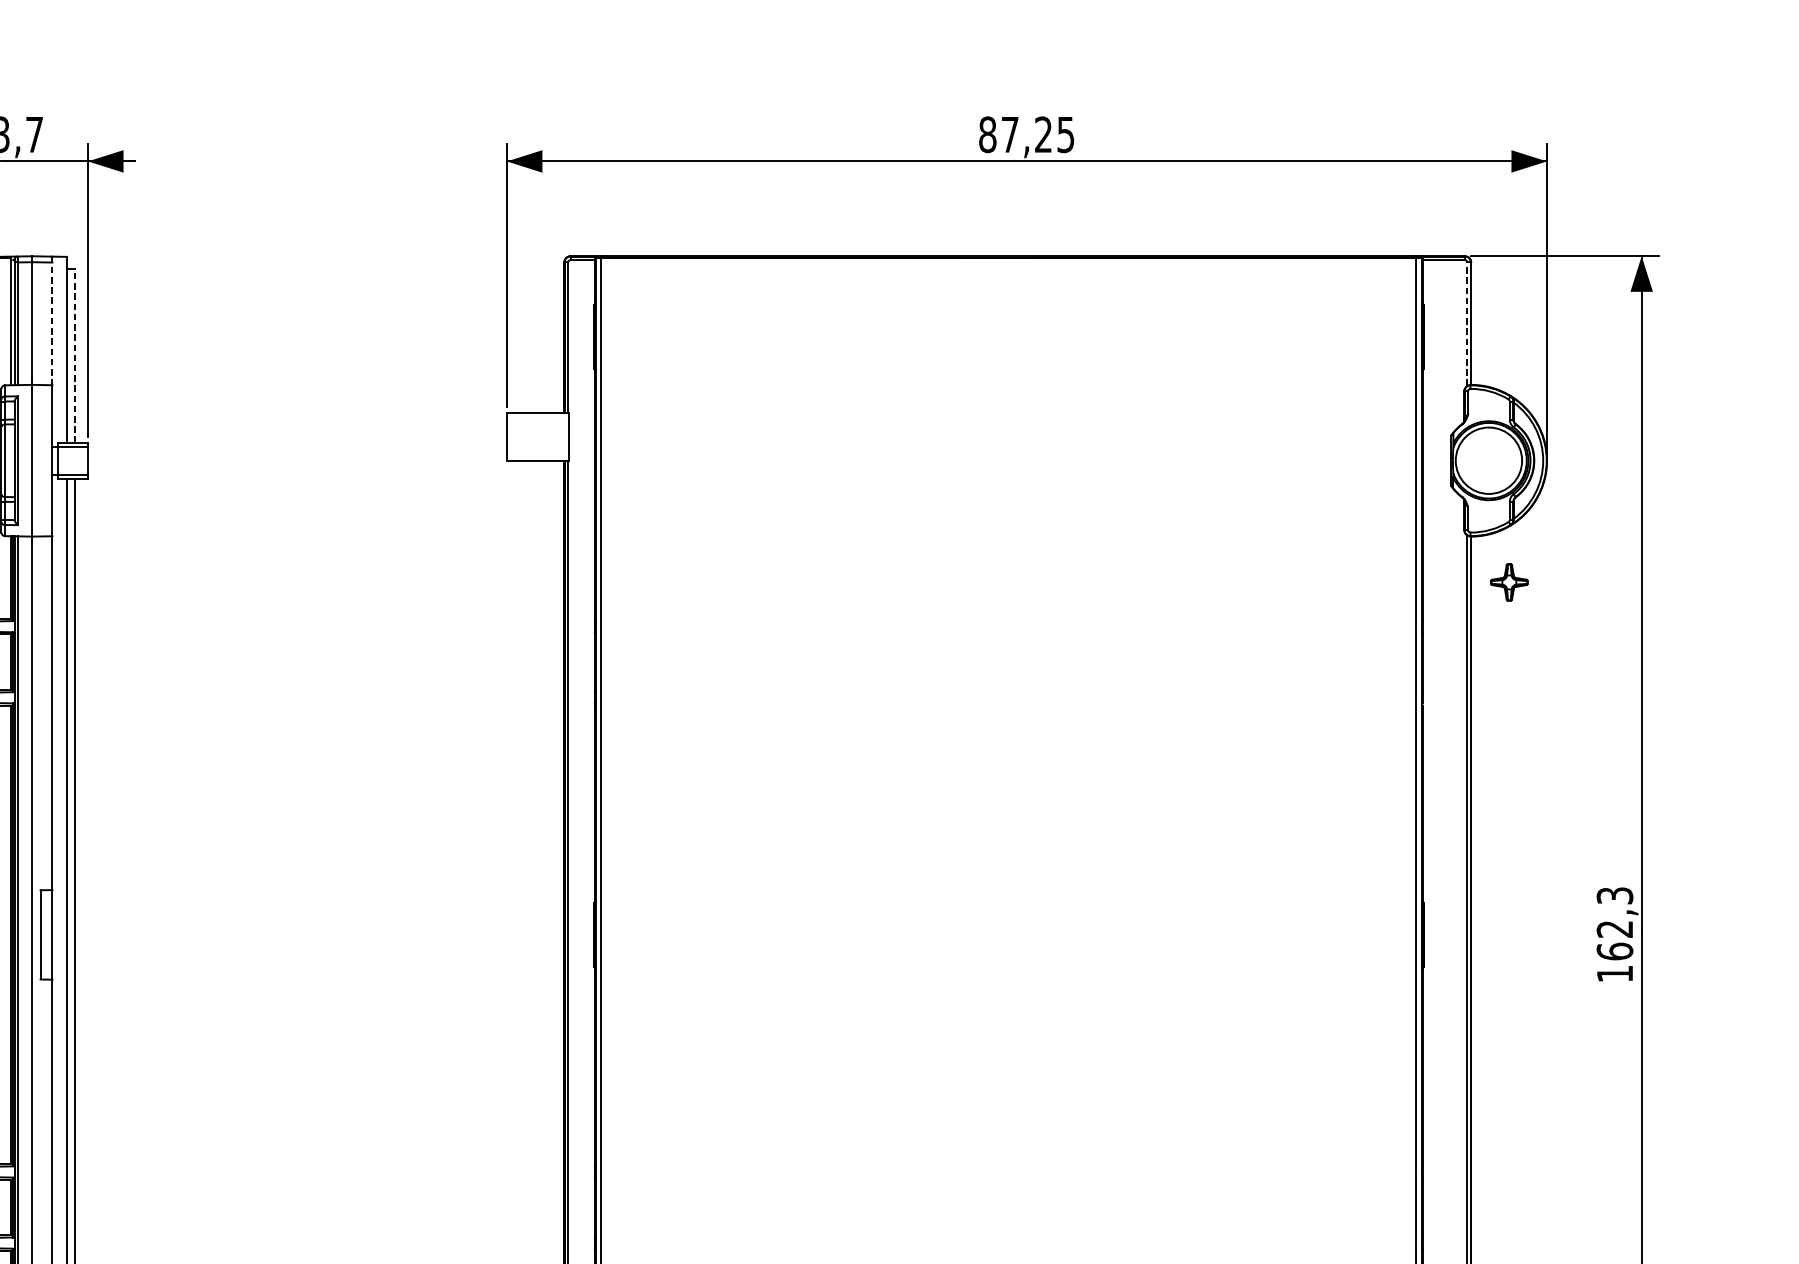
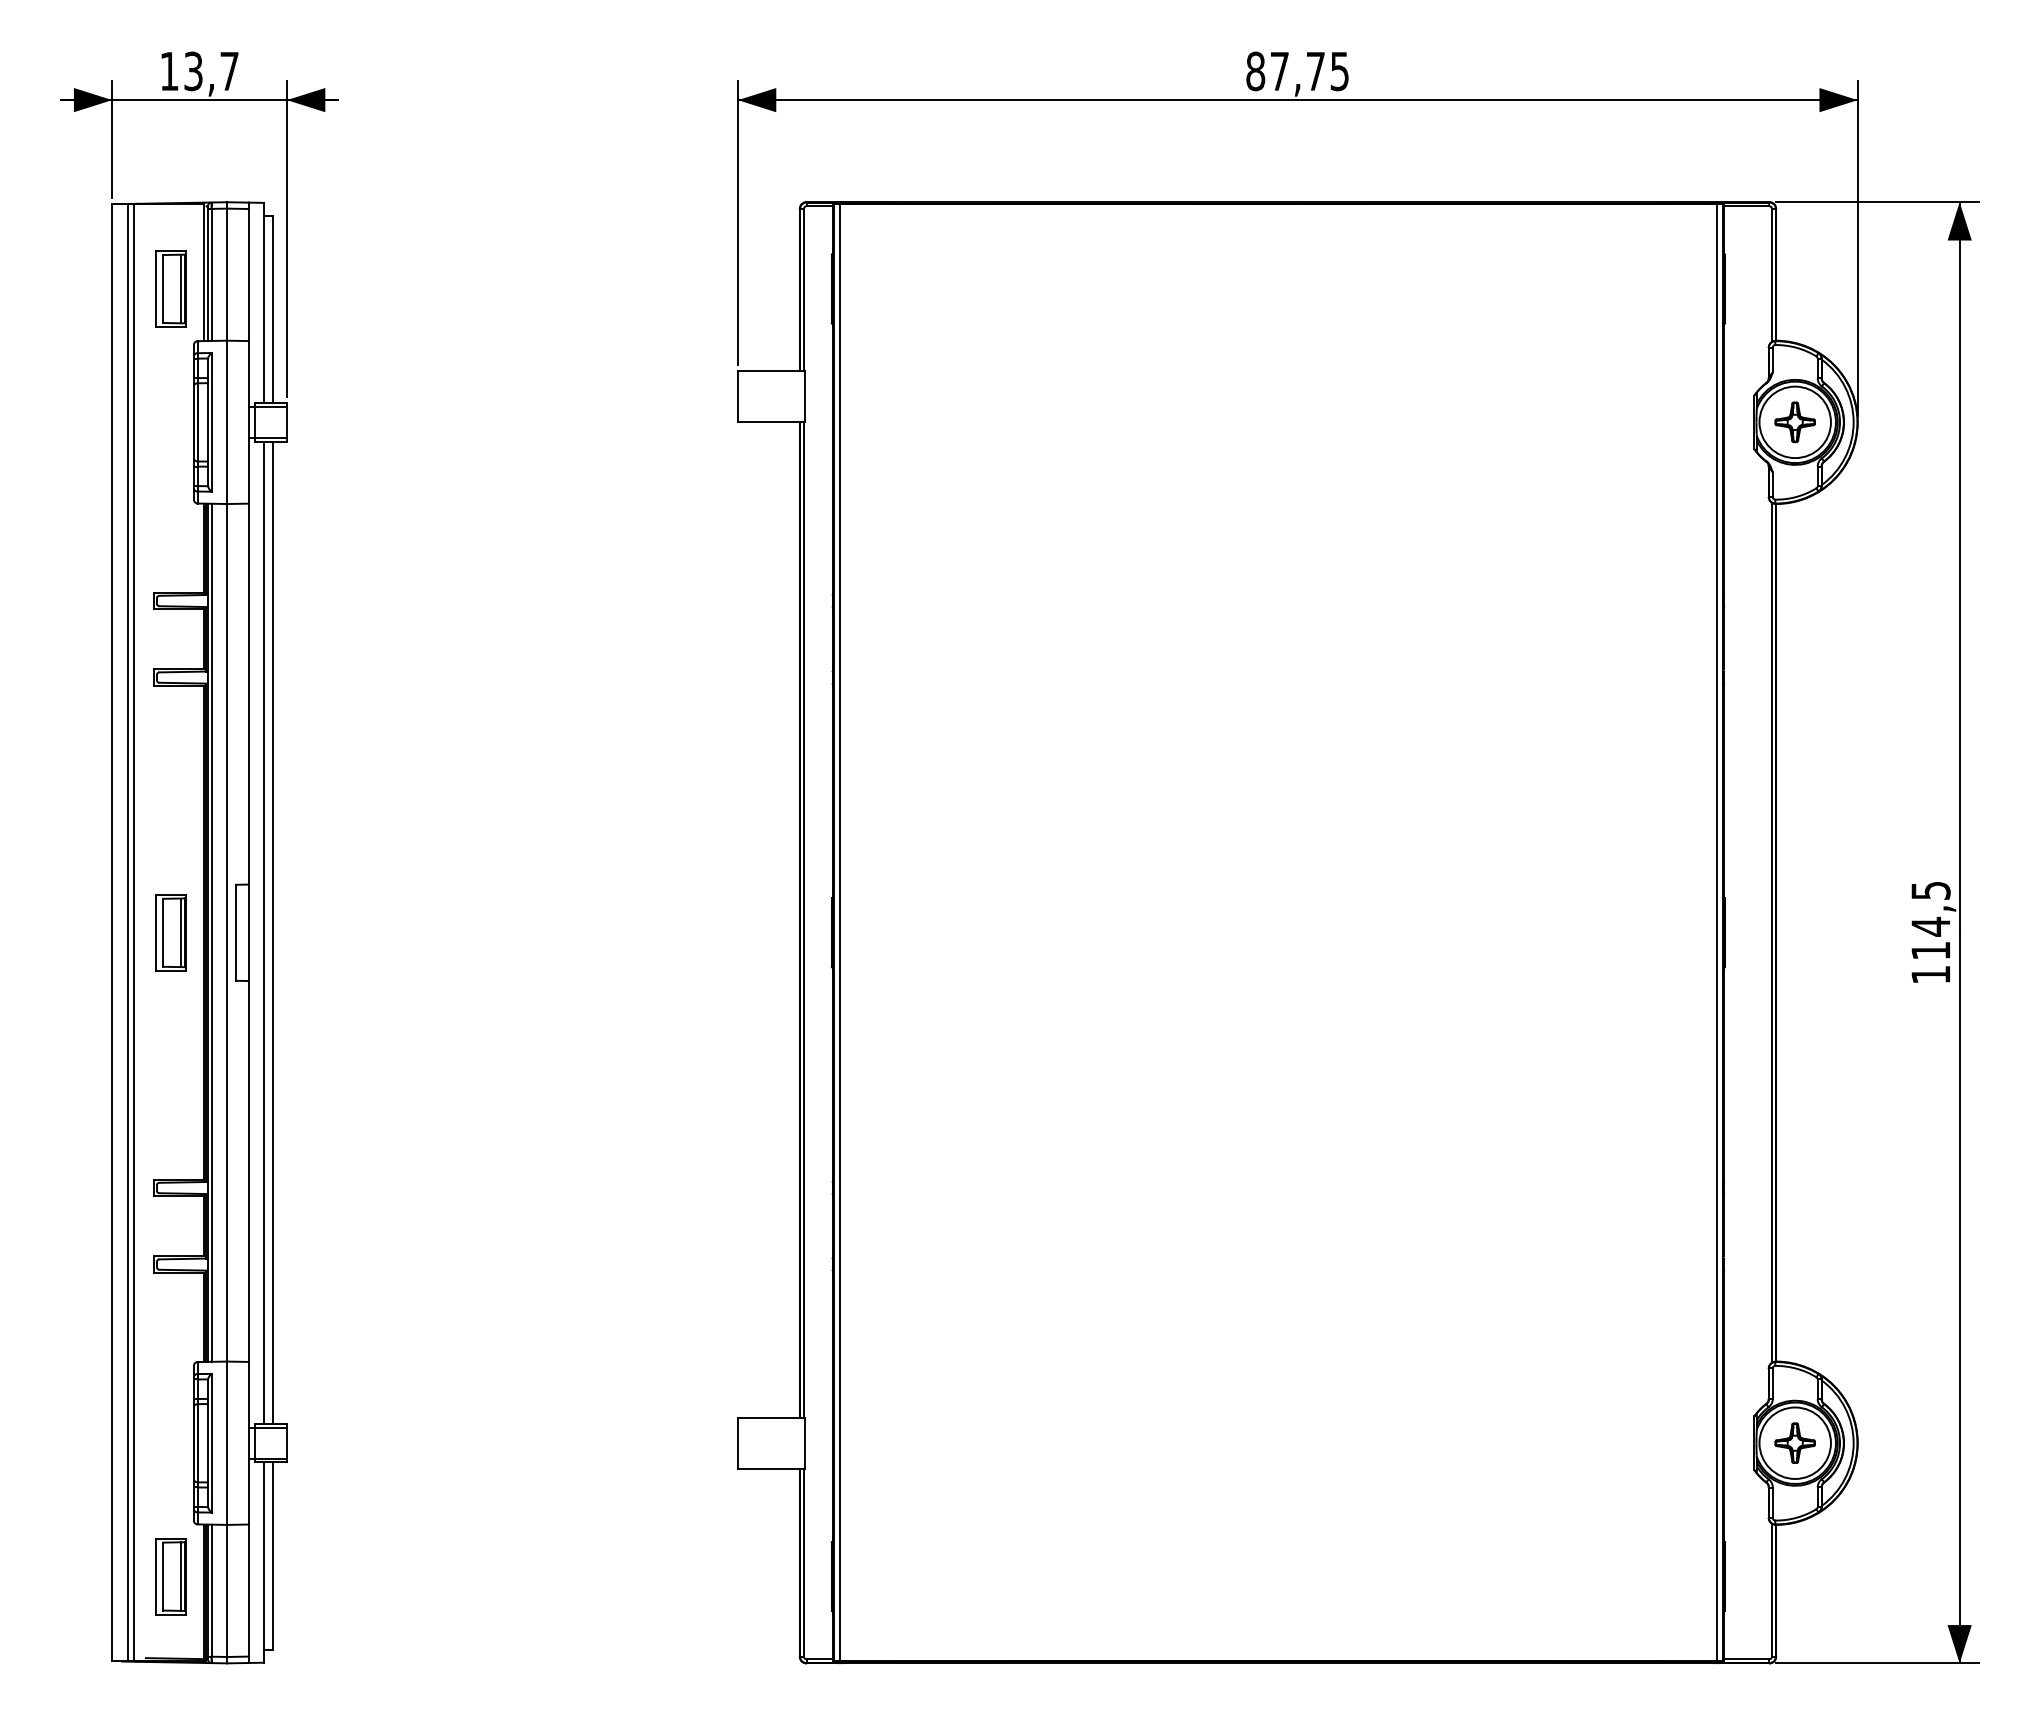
text: (1043, 133) -> (1315, 70), 87,25 -> 87,75
line: (52, 321) -> (248, 272), dashed -> solid
line: (1466, 323) -> (1771, 274), dashed -> solid
line: (74, 355) -> (272, 309), dashed -> solid
part: (1508, 582) -> (1794, 422), moved
text: (1614, 923) -> (1930, 920), 162,3 -> 114,5

